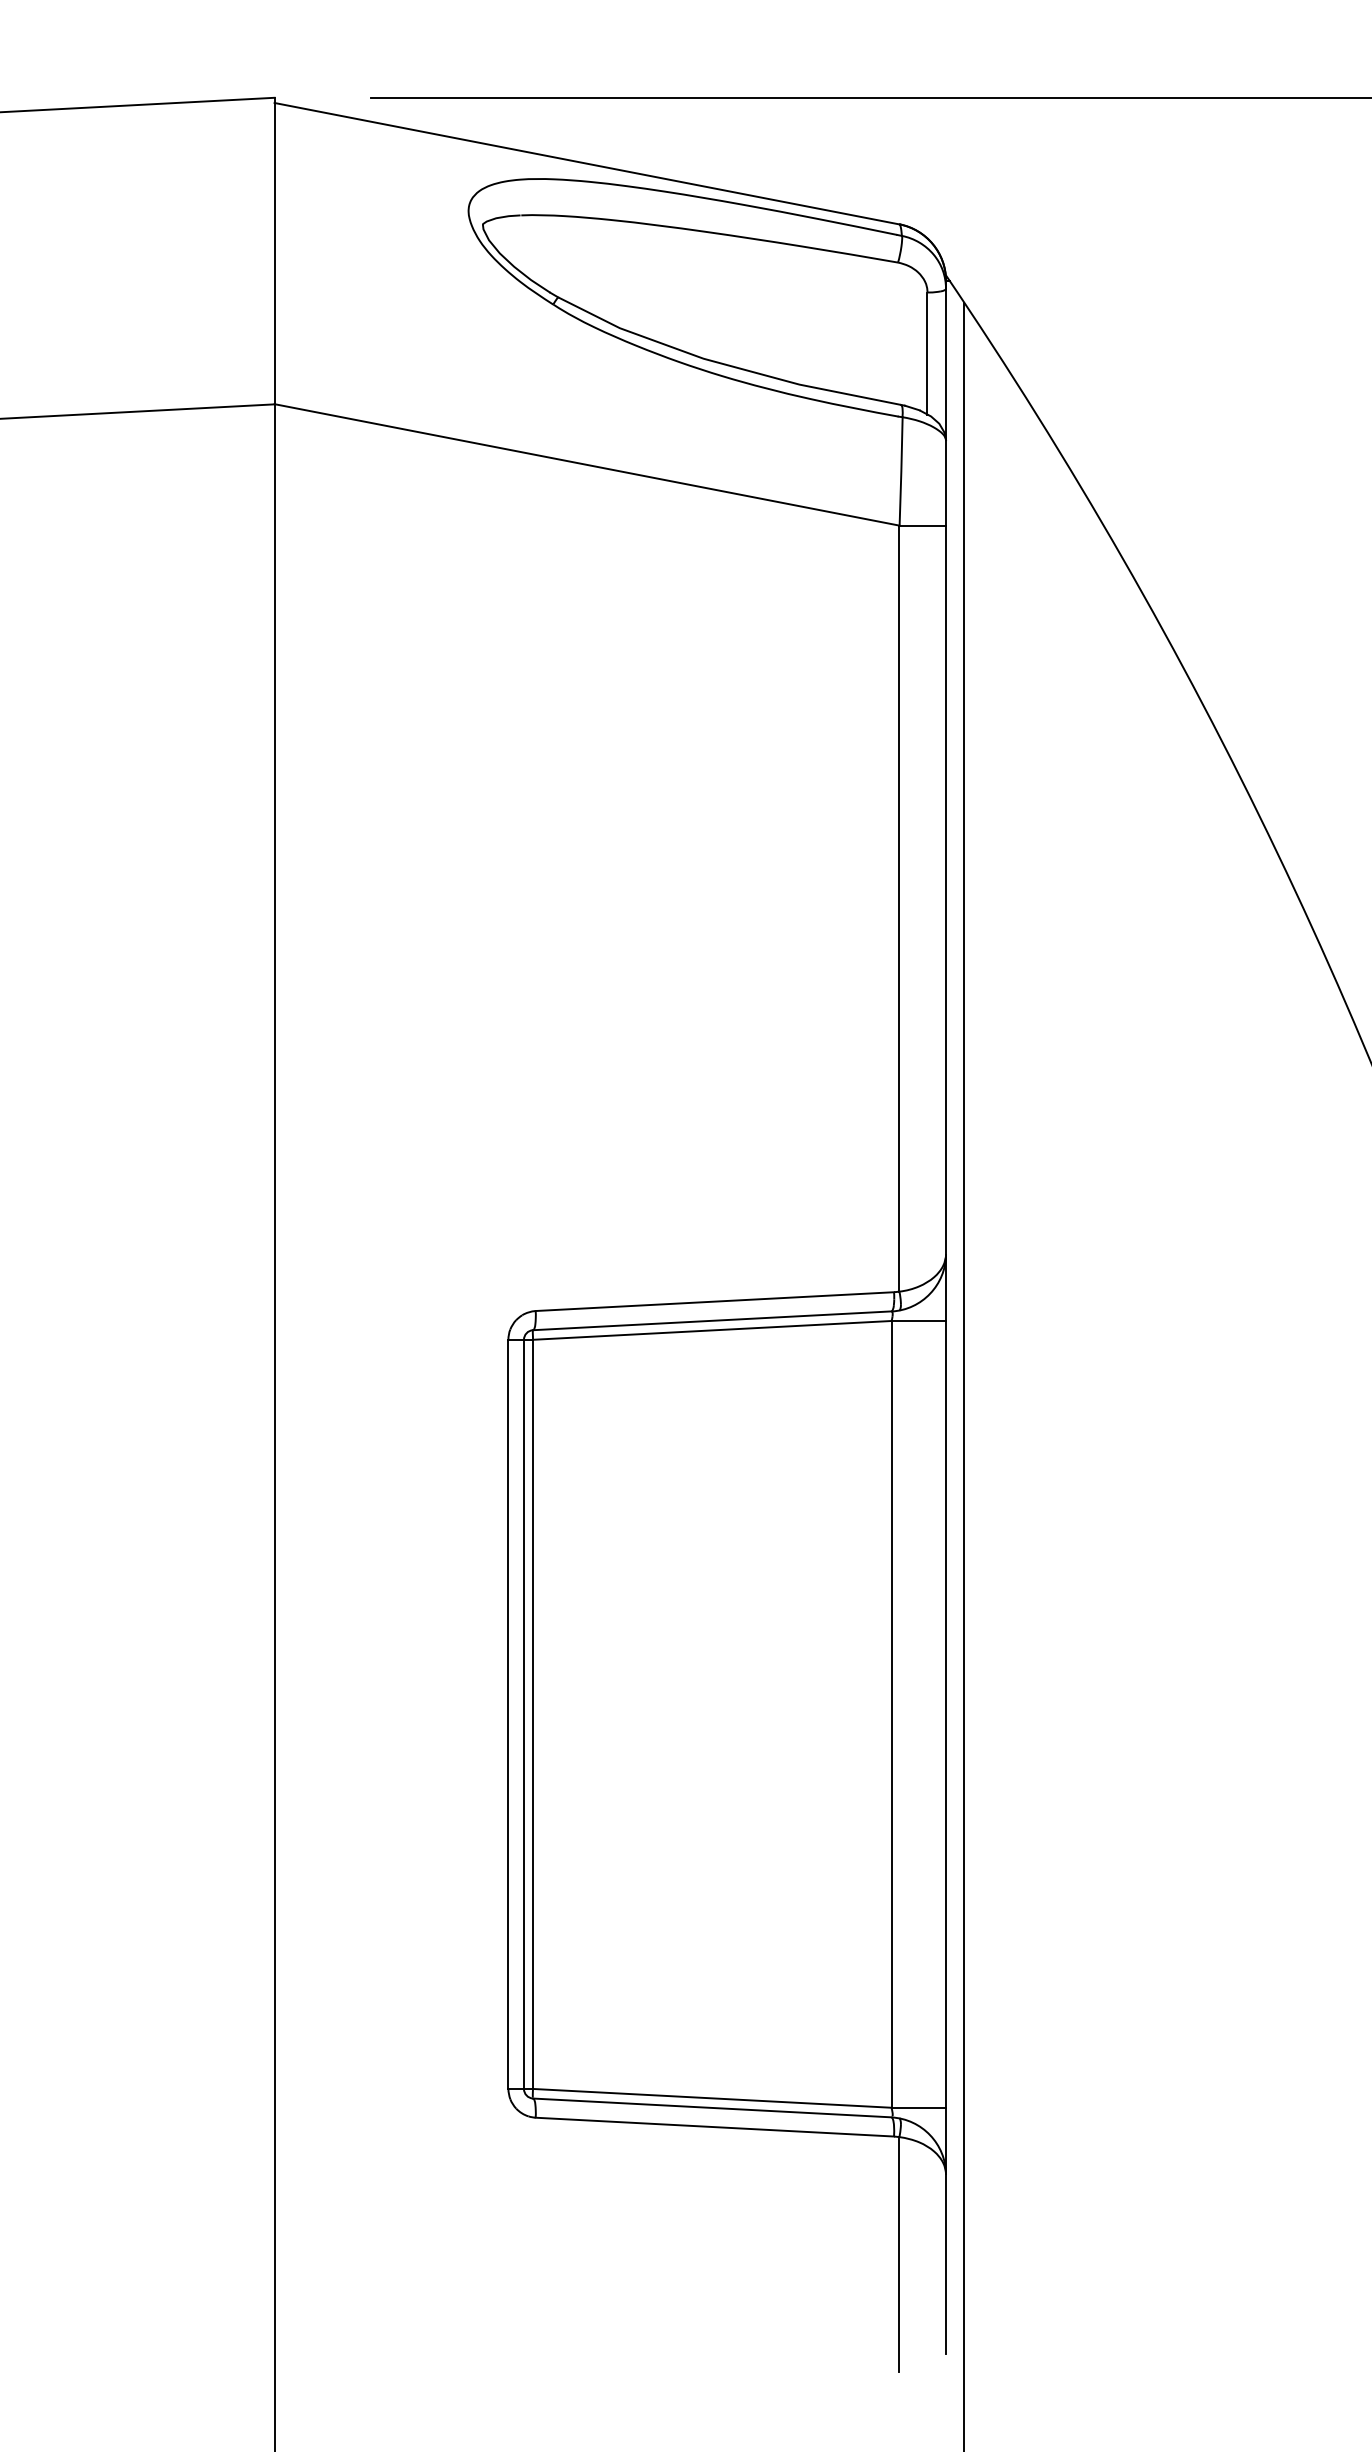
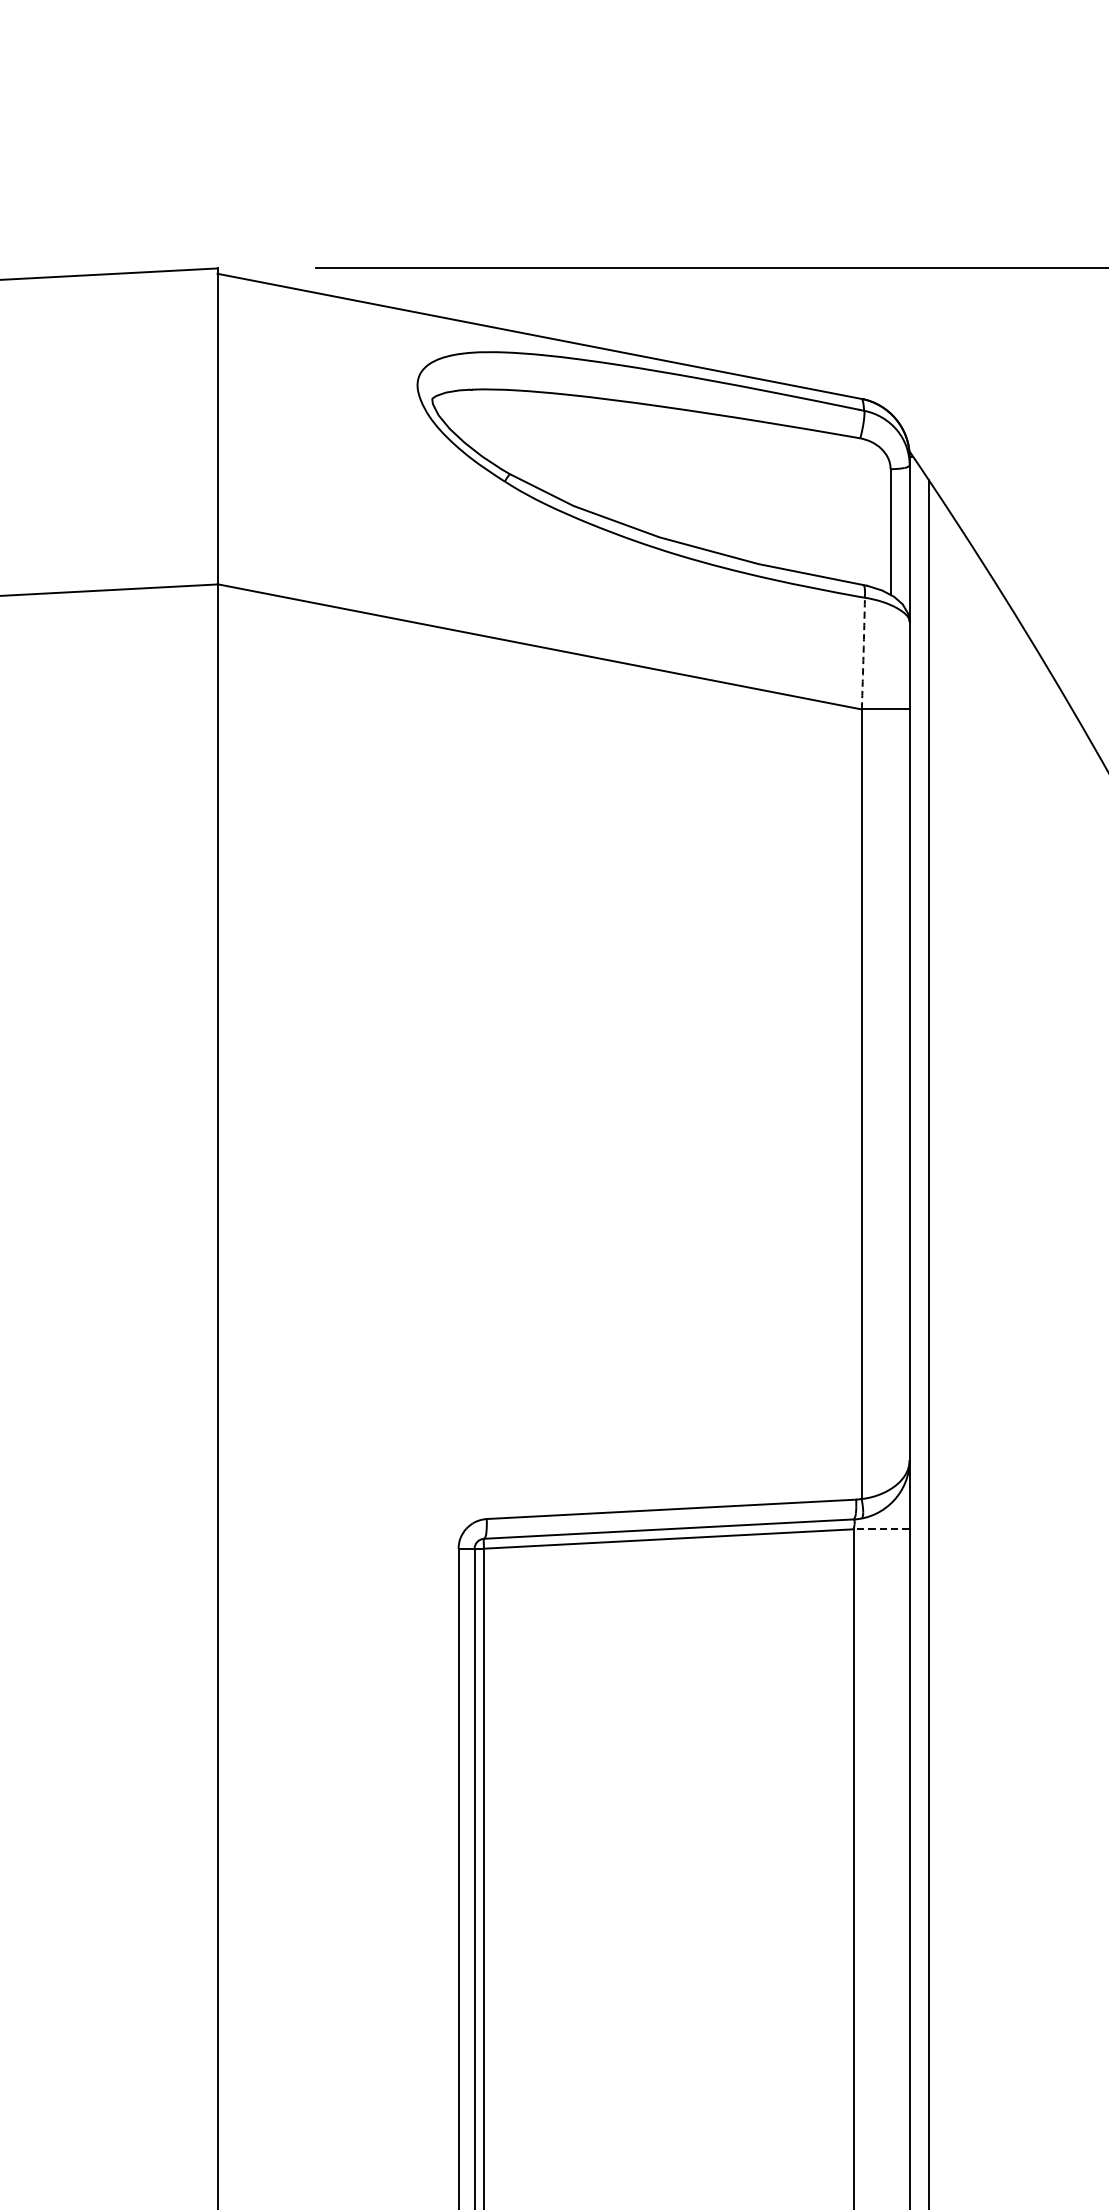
arc: (901, 471) -> (863, 653), solid -> dashed
line: (918, 1321) -> (881, 1529), solid -> dashed

